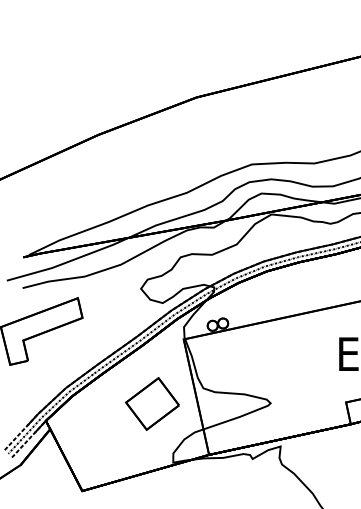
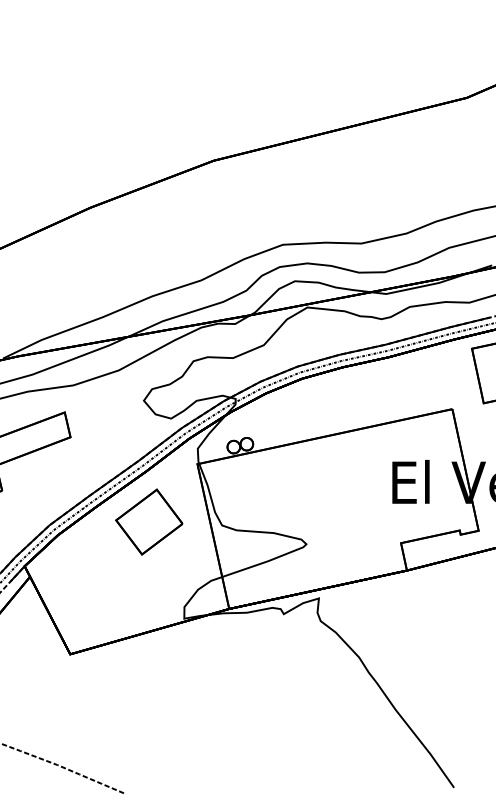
part: (152, 403) -> (149, 521), moved

